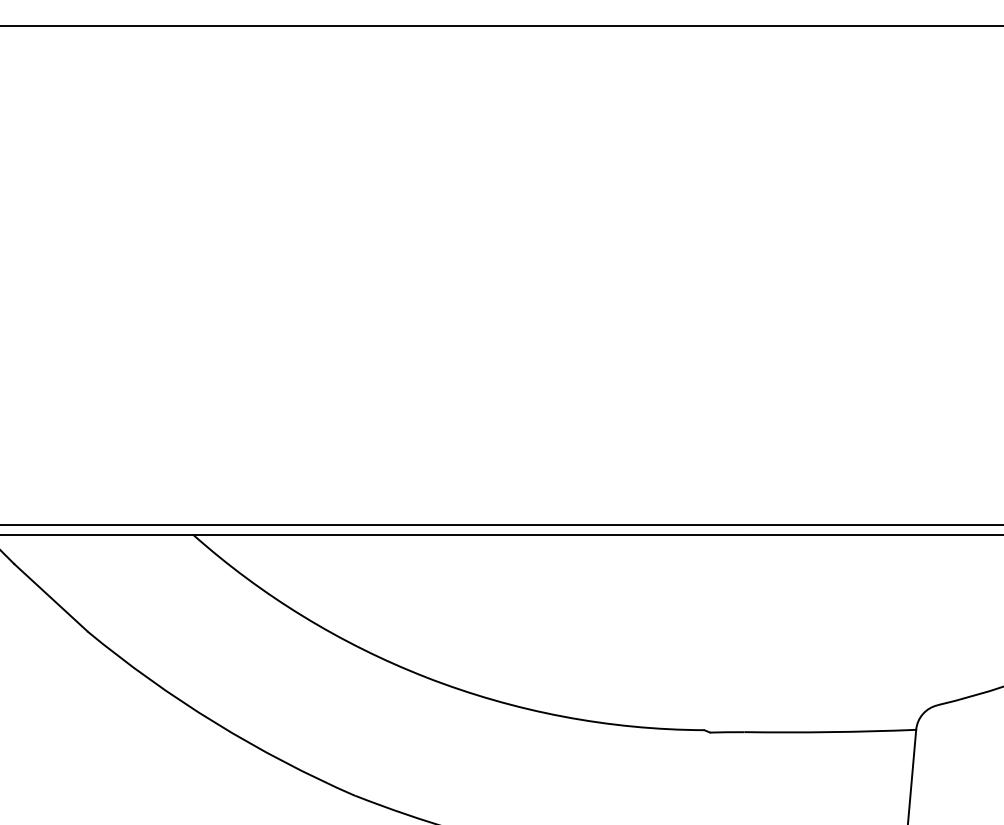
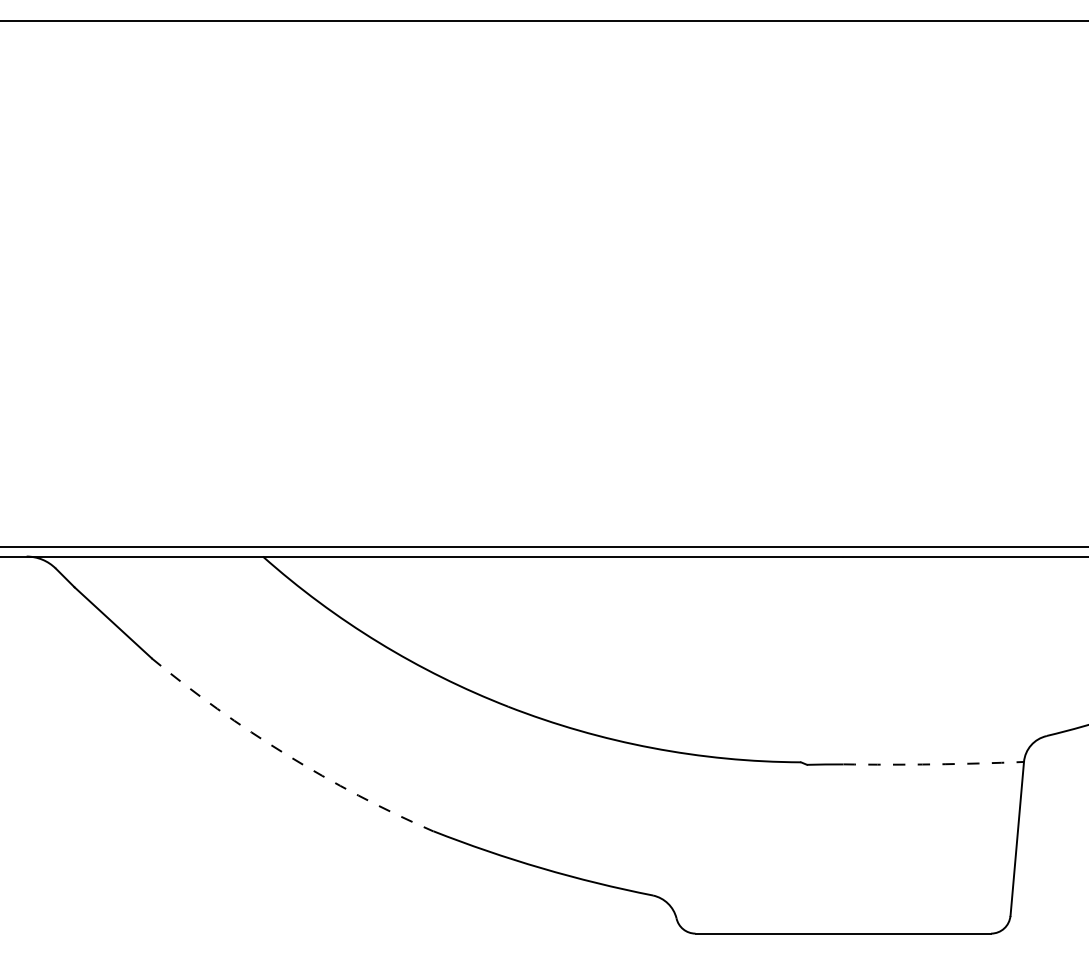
arc: (215, 722) -> (286, 754), solid -> dashed
arc: (830, 732) -> (933, 764), solid -> dashed

